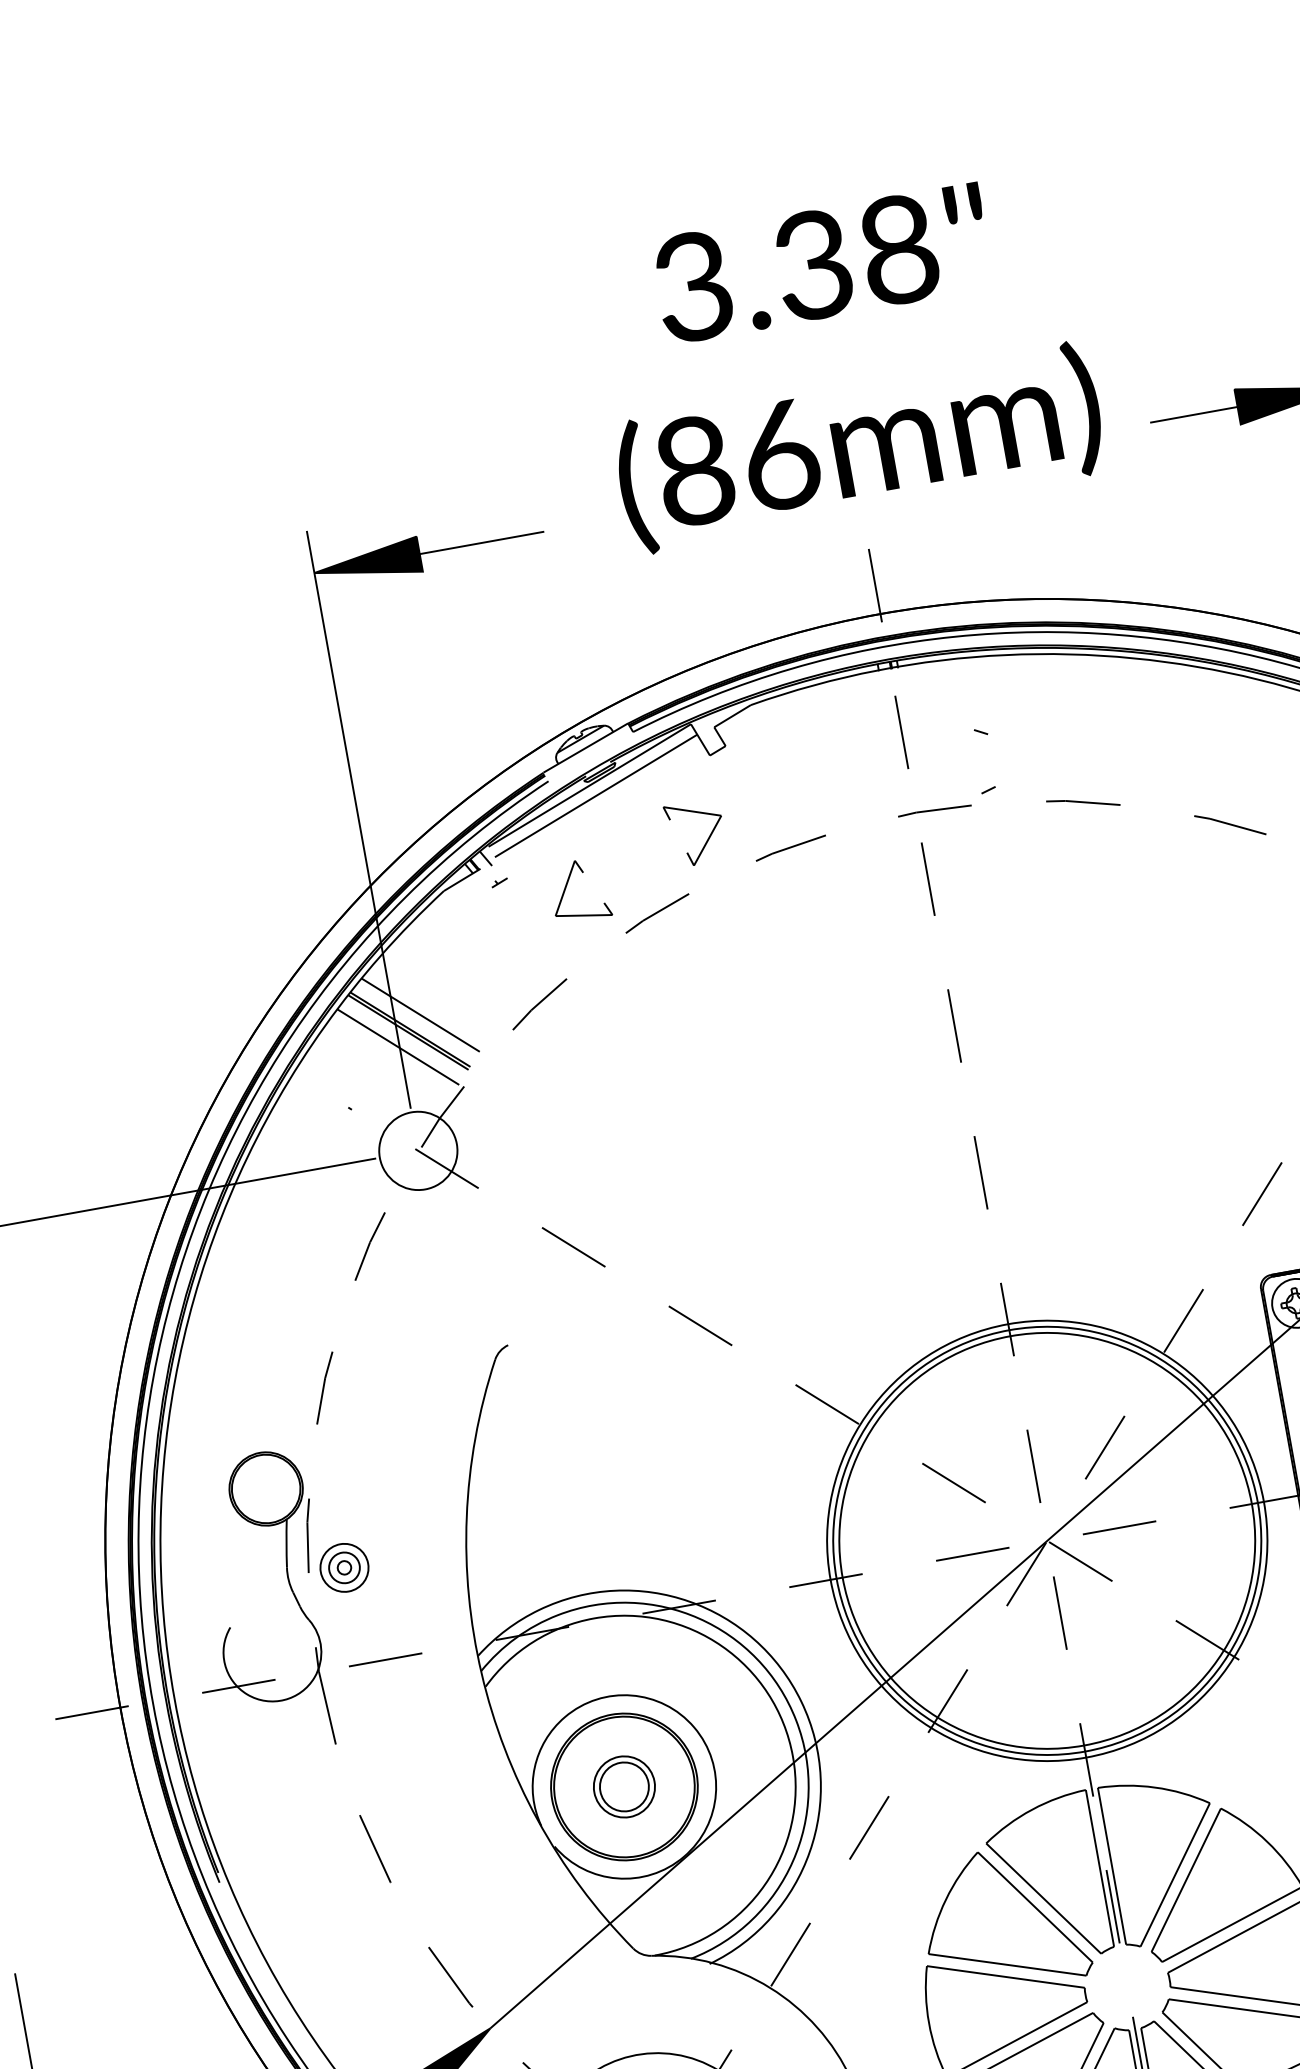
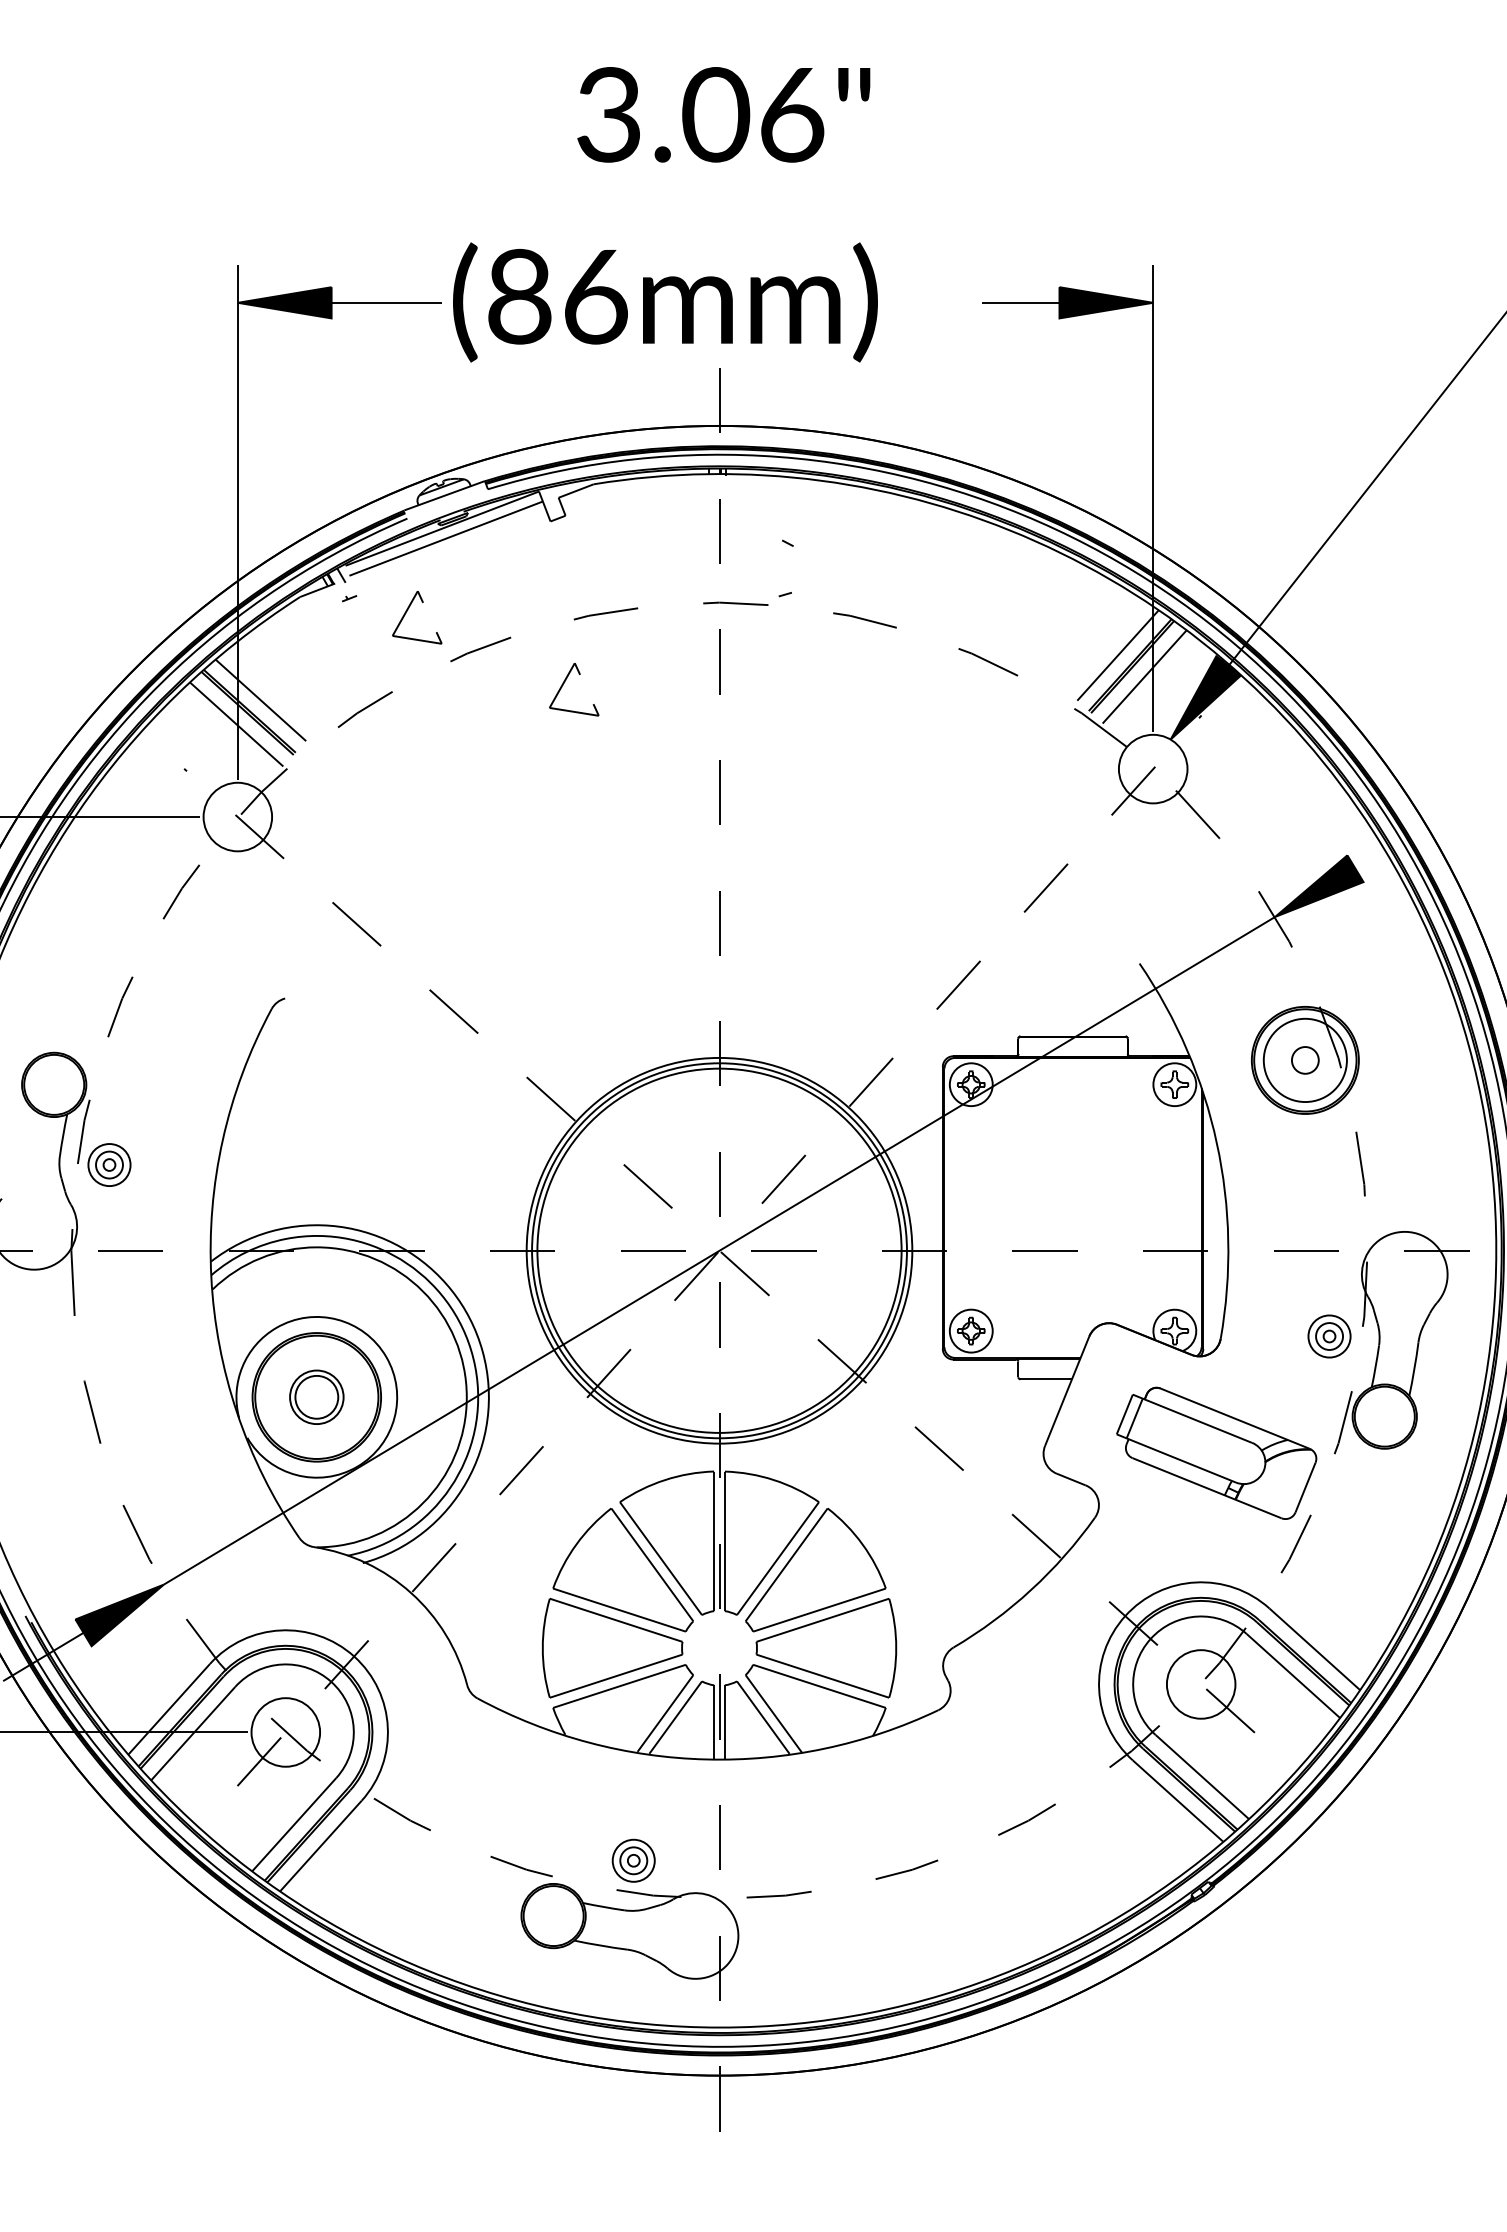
text: (855, 257) -> (753, 114), 3.38" -> 3.06"
text: (859, 447) -> (665, 302), moved
part: (707, 838) -> (535, 592), removed
part: (758, 934) -> (564, 683), added

